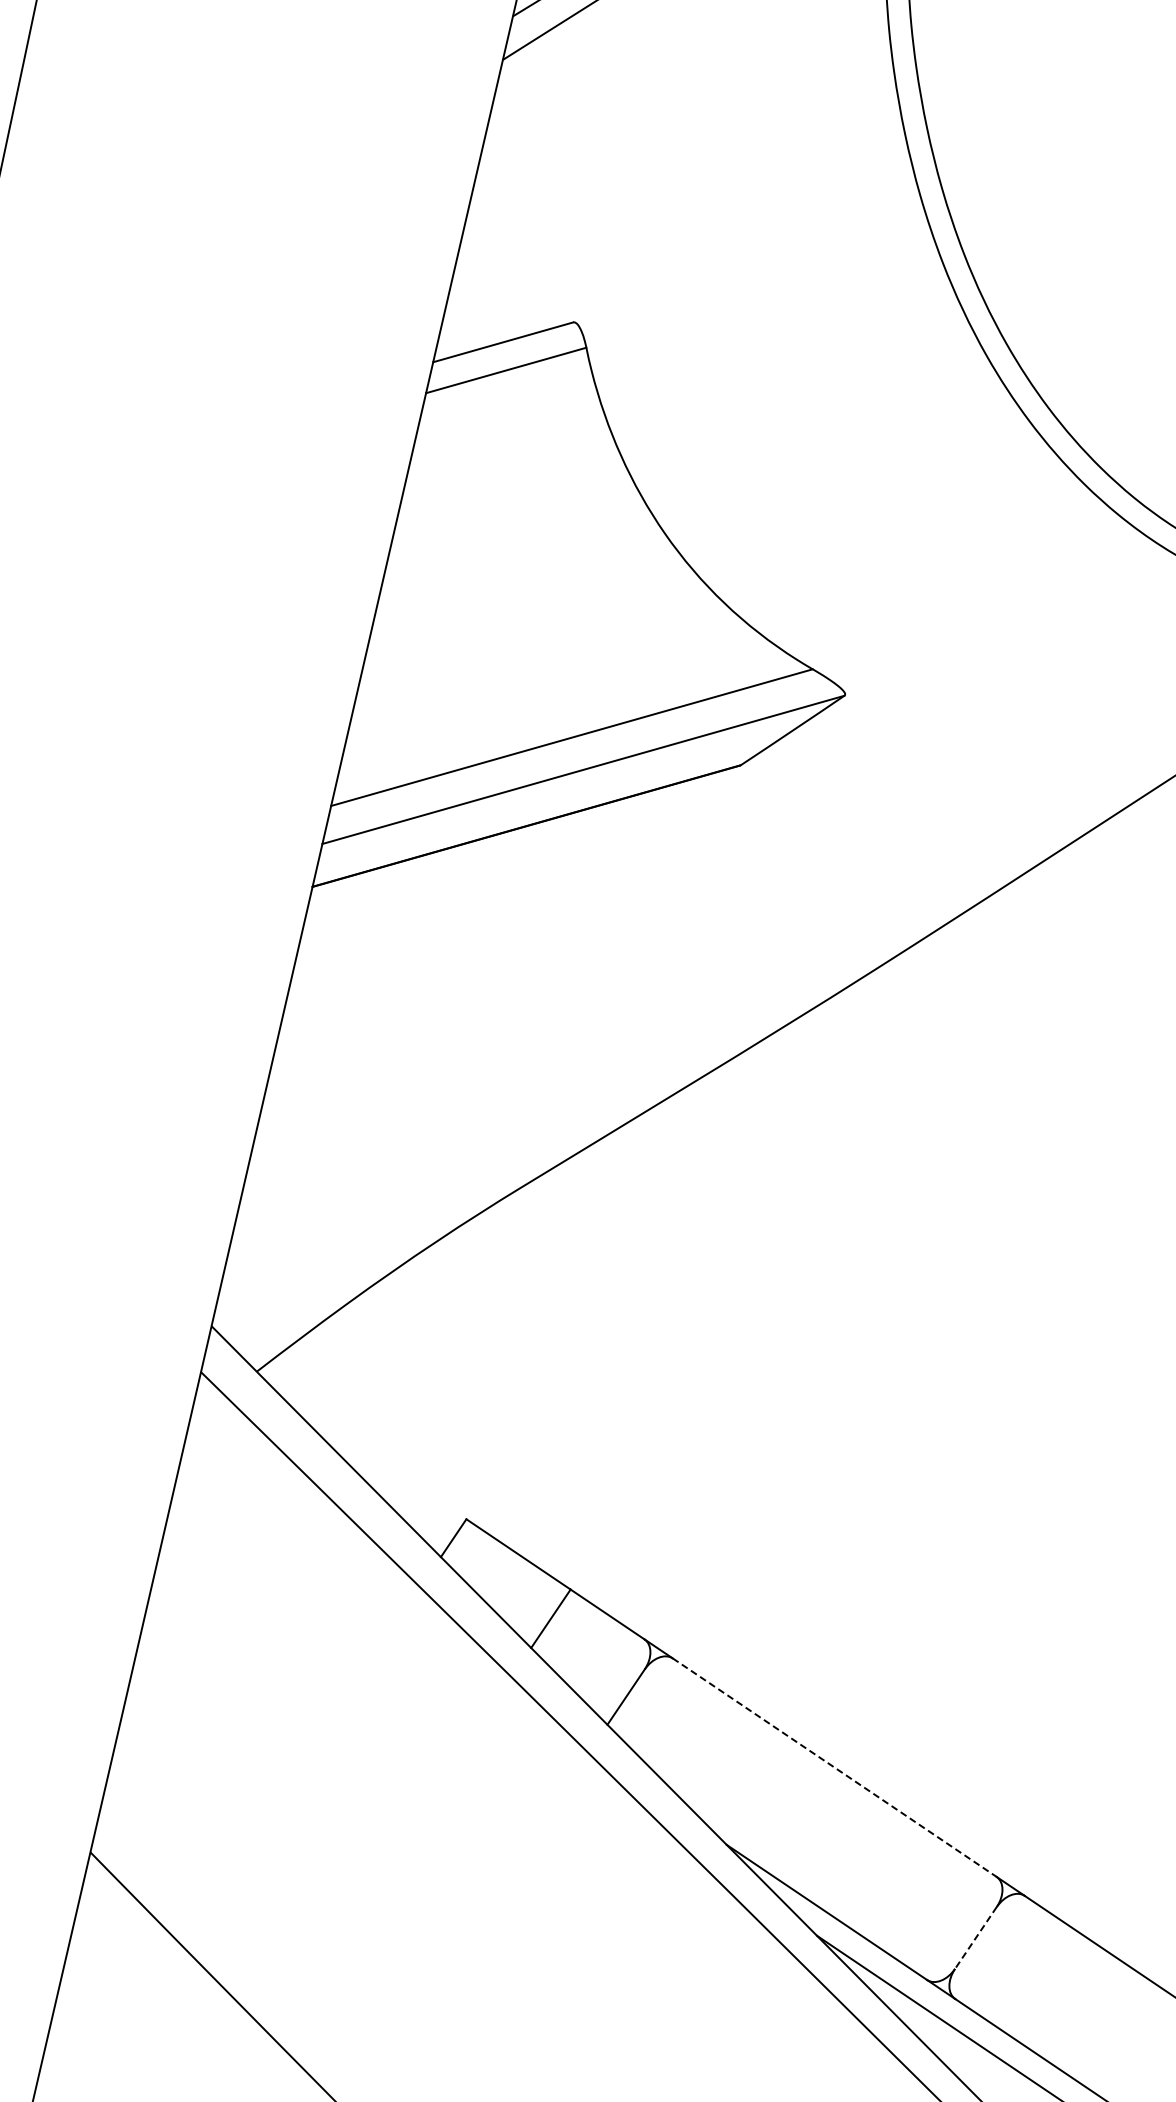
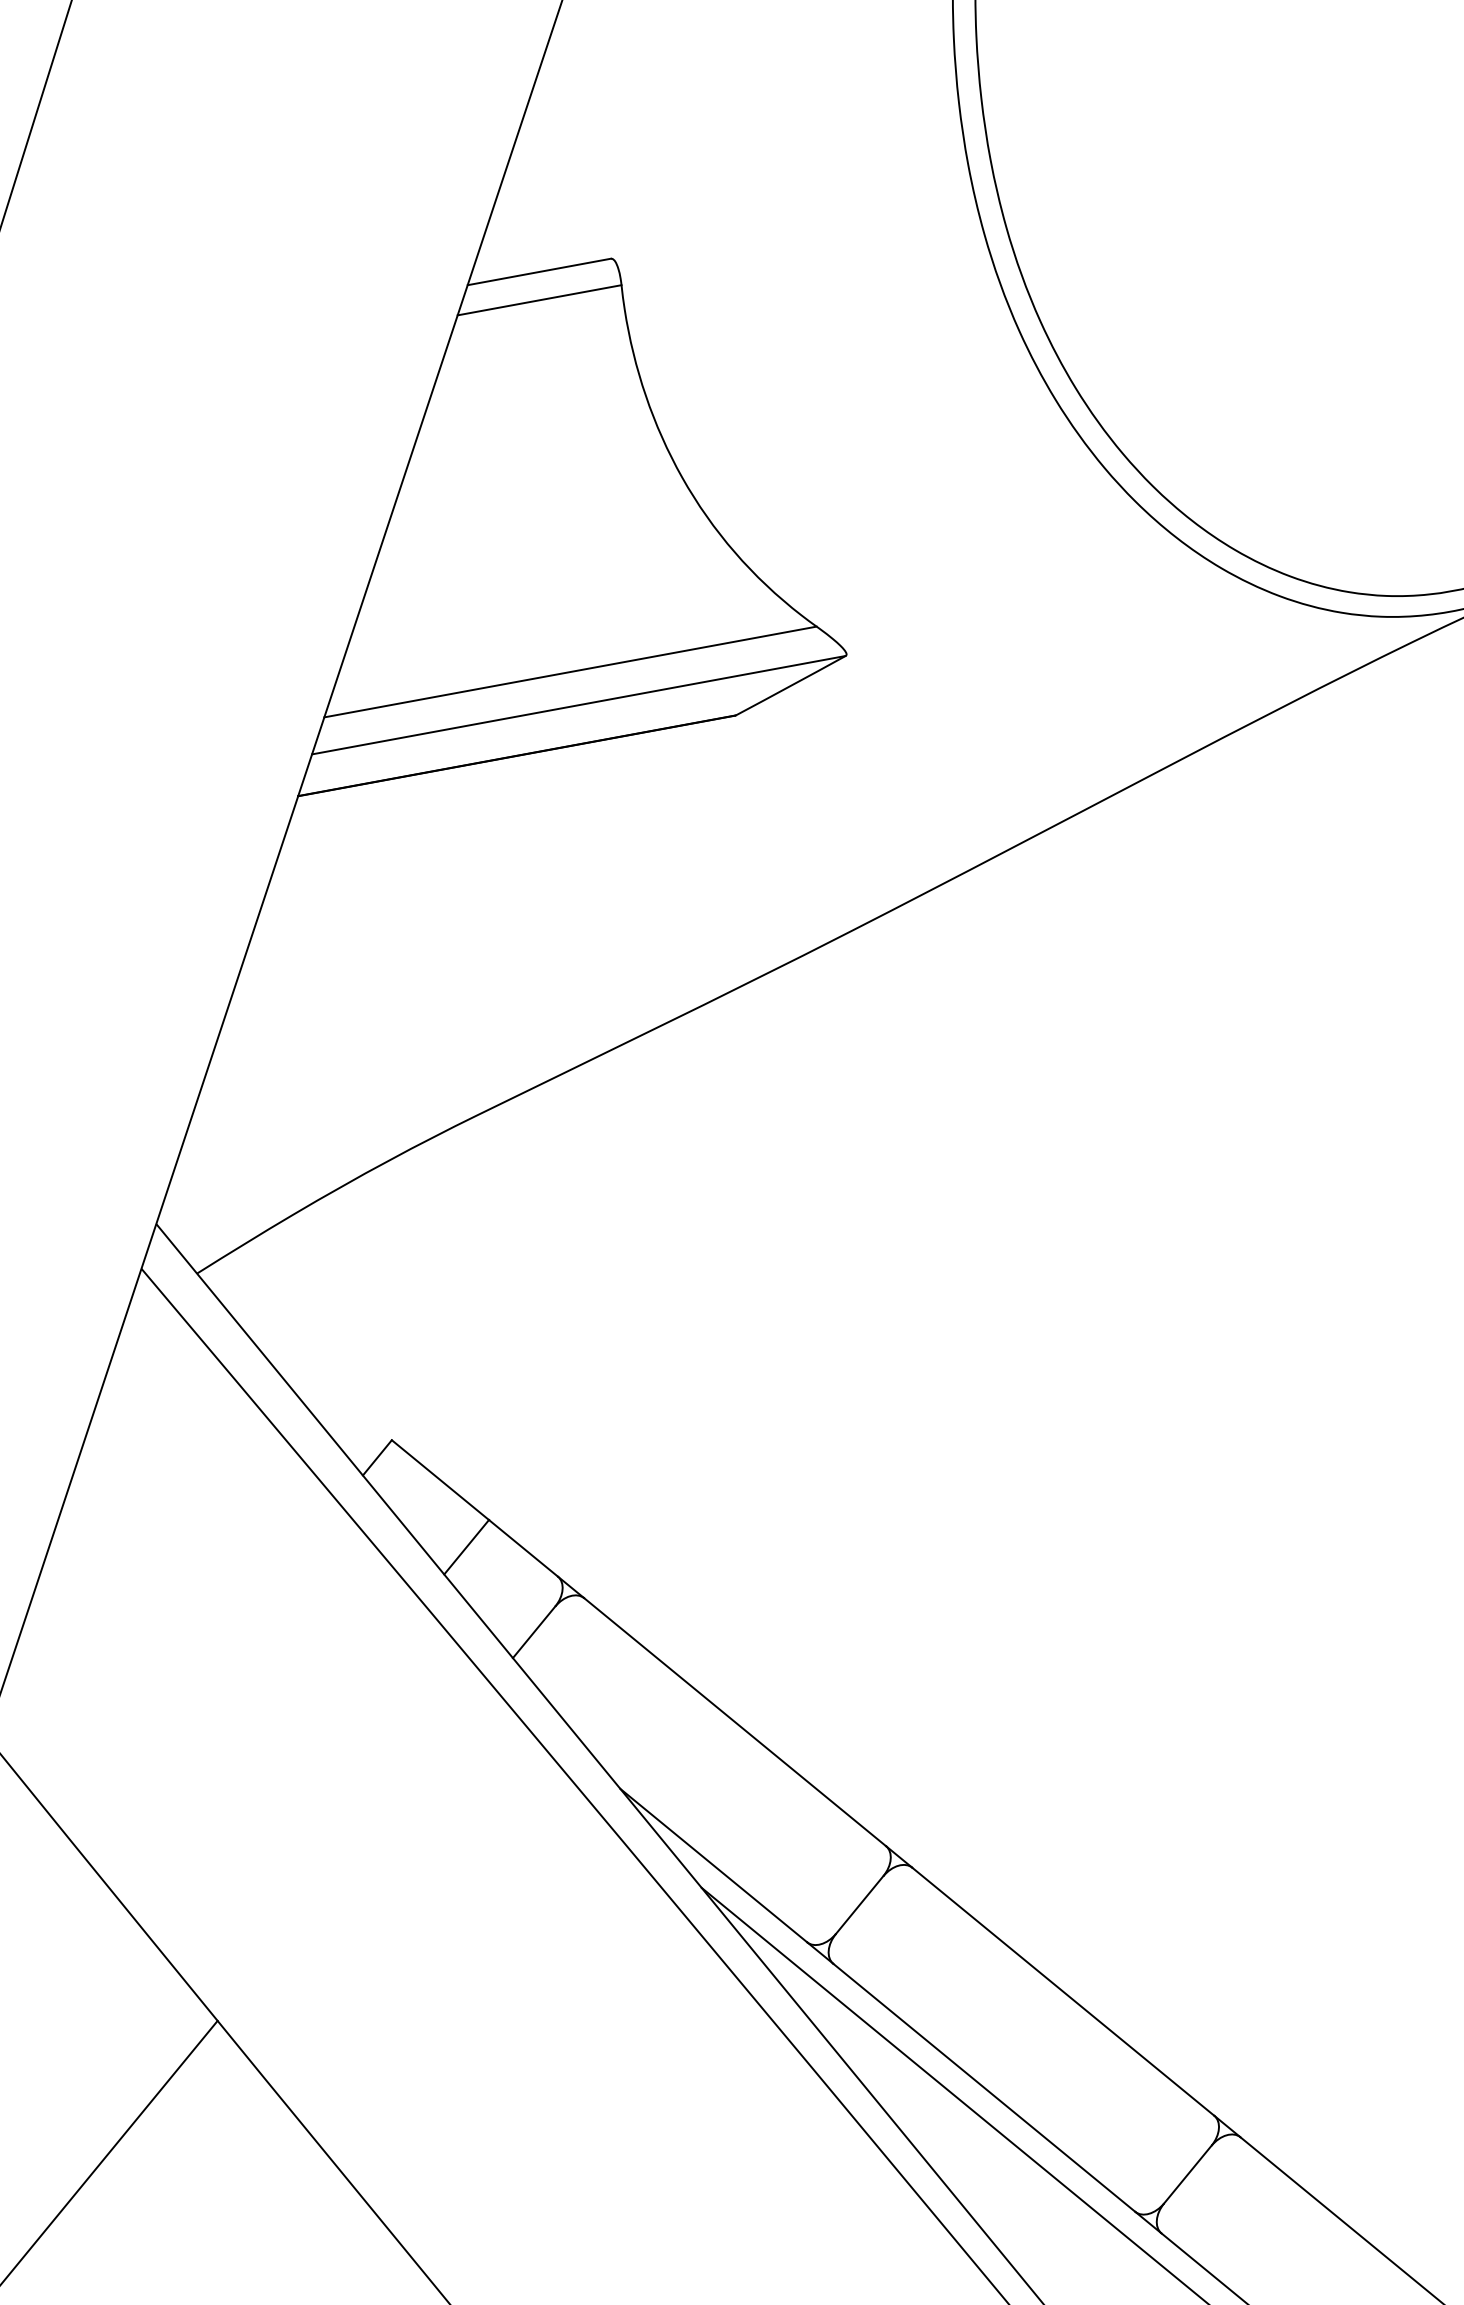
line: (835, 1767) -> (735, 1722), dashed -> solid
line: (975, 1938) -> (859, 1905), dashed -> solid

